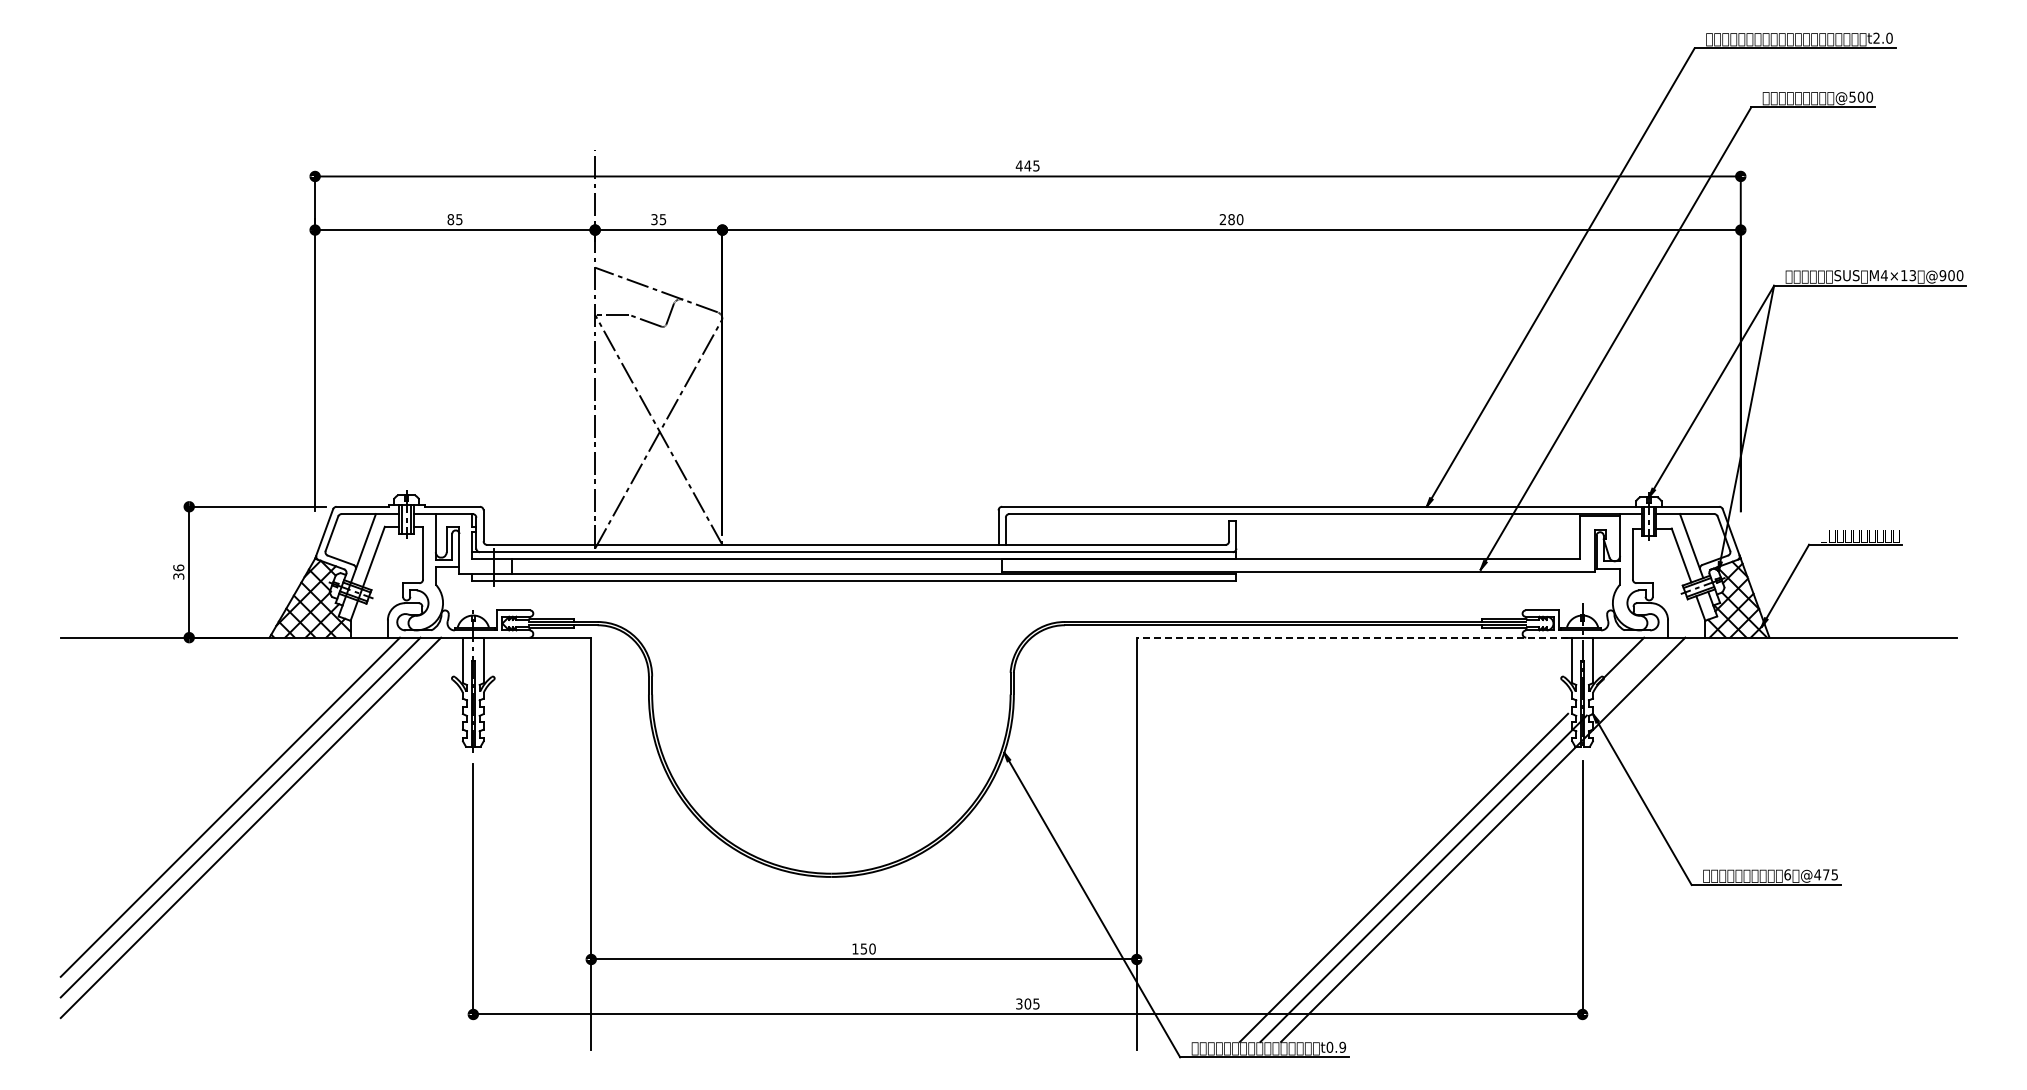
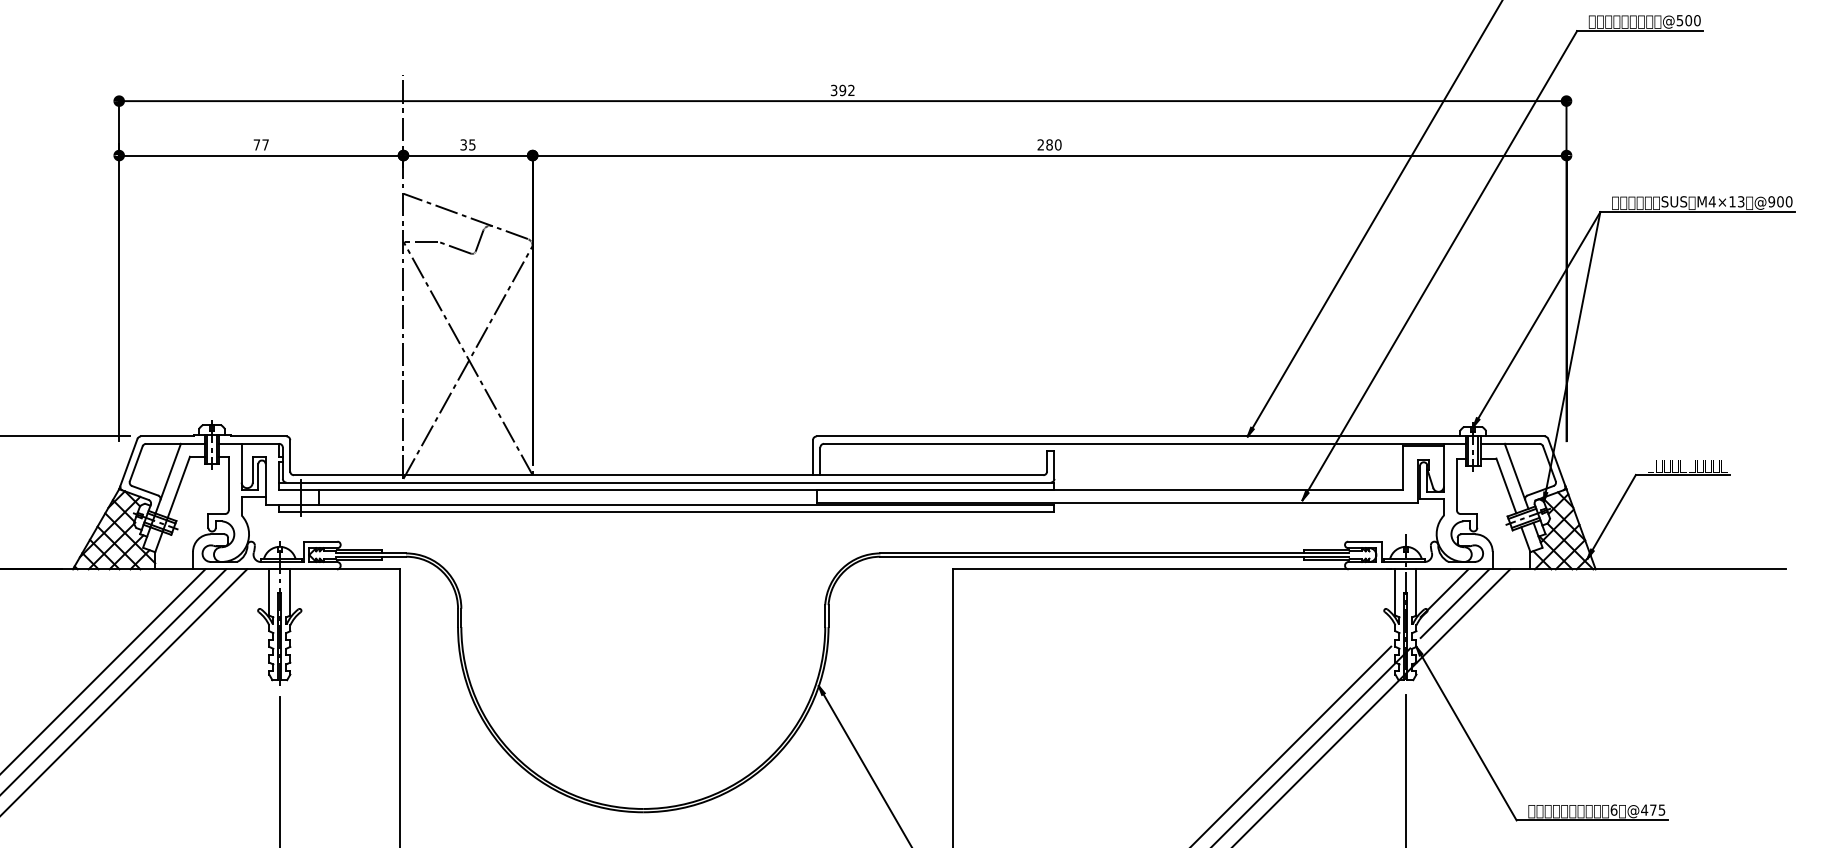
text: (1027, 165) -> (842, 89), 445 -> 392
text: (454, 219) -> (260, 144), 85 -> 77
line: (1352, 637) -> (1172, 569), dashed -> solid
line: (1630, 671) -> (1454, 603), added

